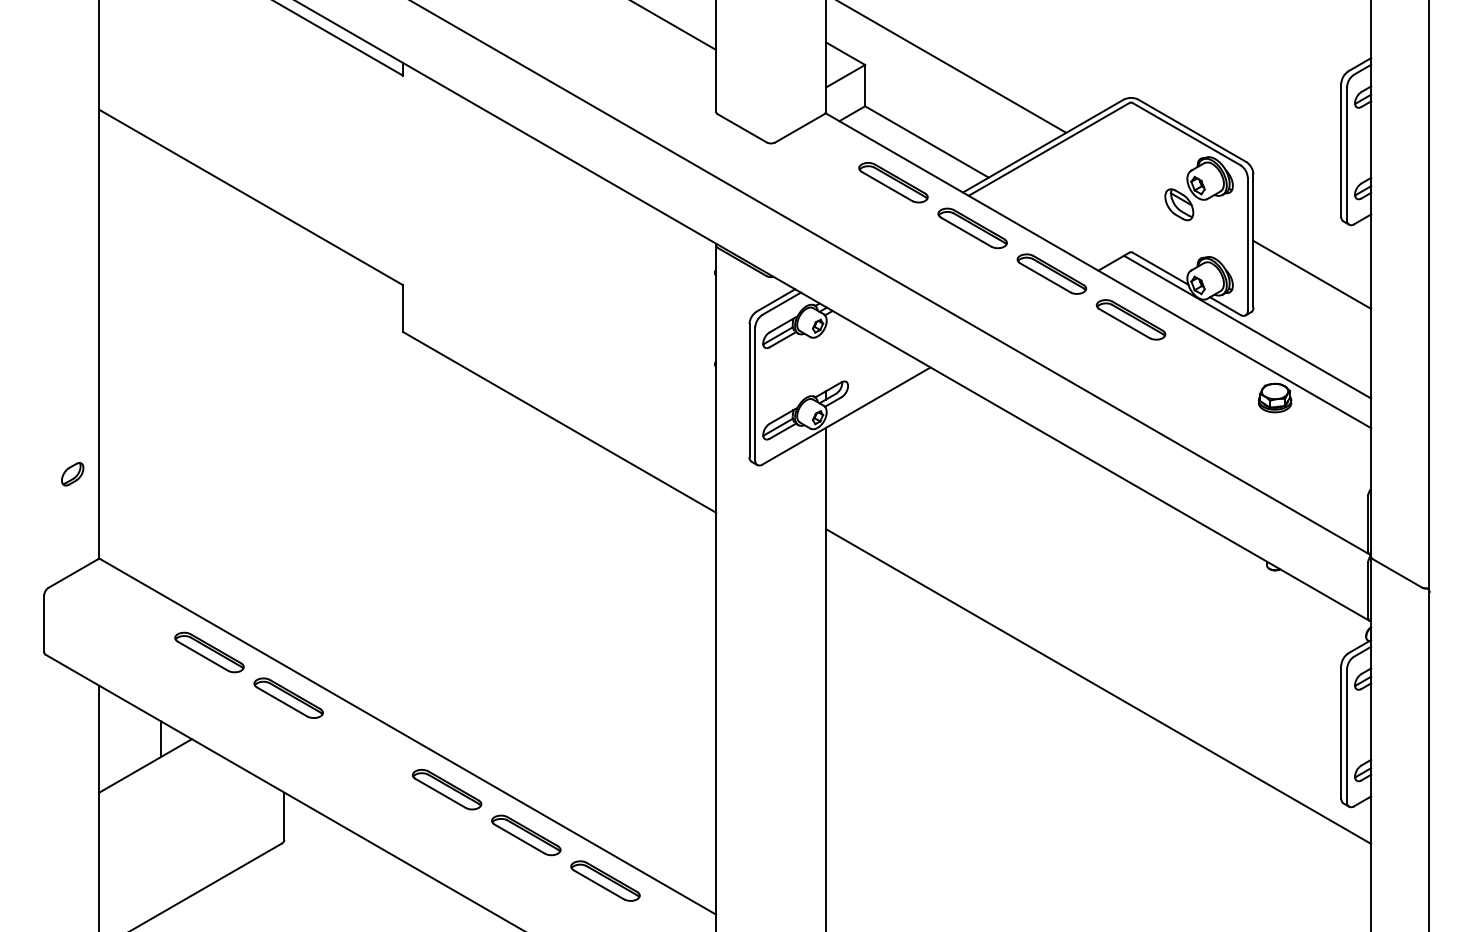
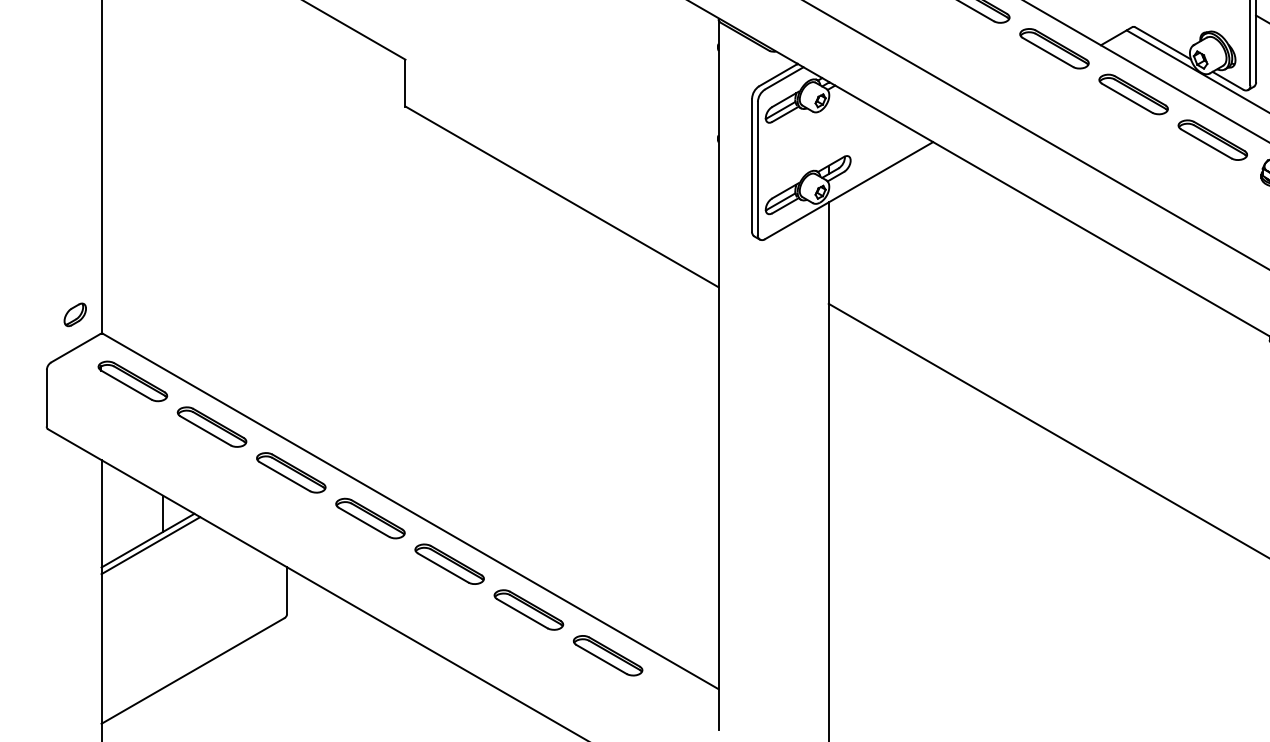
part: (1210, 365) -> (1213, 140), added
part: (72, 474) -> (75, 315), moved
part: (130, 606) -> (133, 381), added
part: (367, 743) -> (370, 518), added
line: (147, 770) -> (150, 545), added

